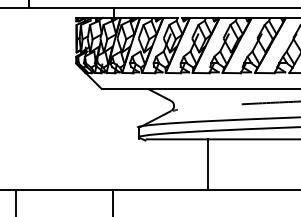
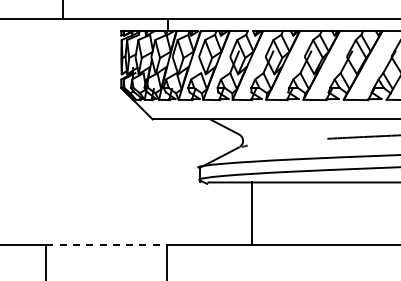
line: (208, 164) -> (252, 213), moved
line: (65, 189) -> (107, 245), solid -> dashed

